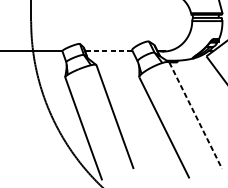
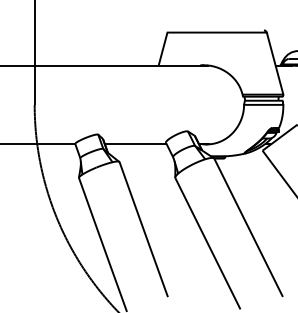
line: (108, 51) -> (135, 144), dashed -> solid
line: (195, 116) -> (248, 228), dashed -> solid

